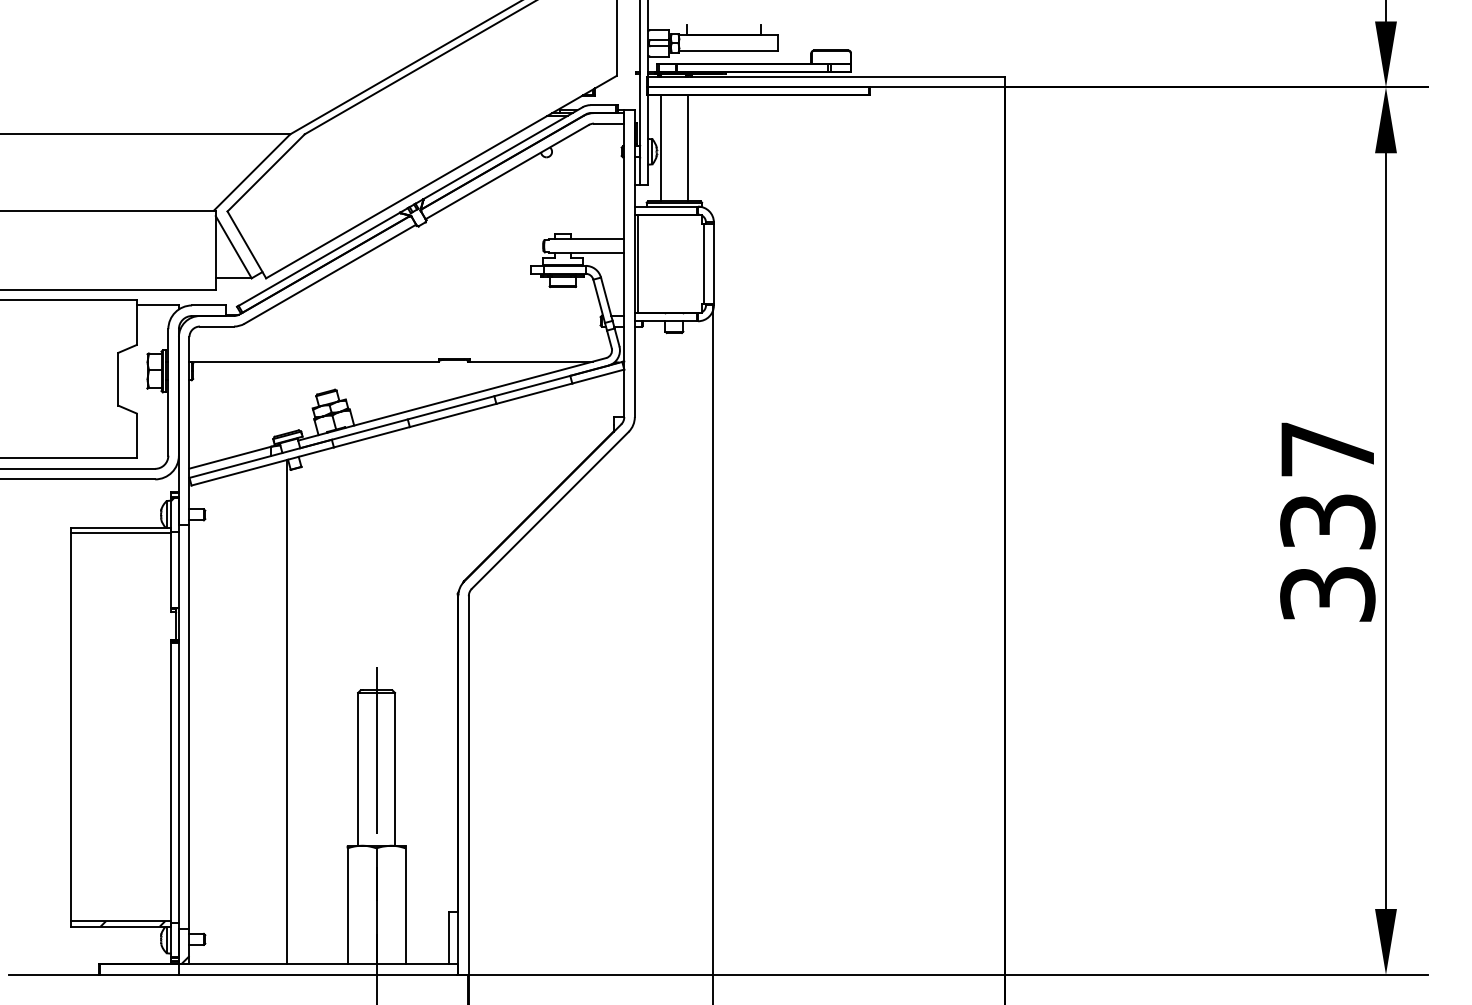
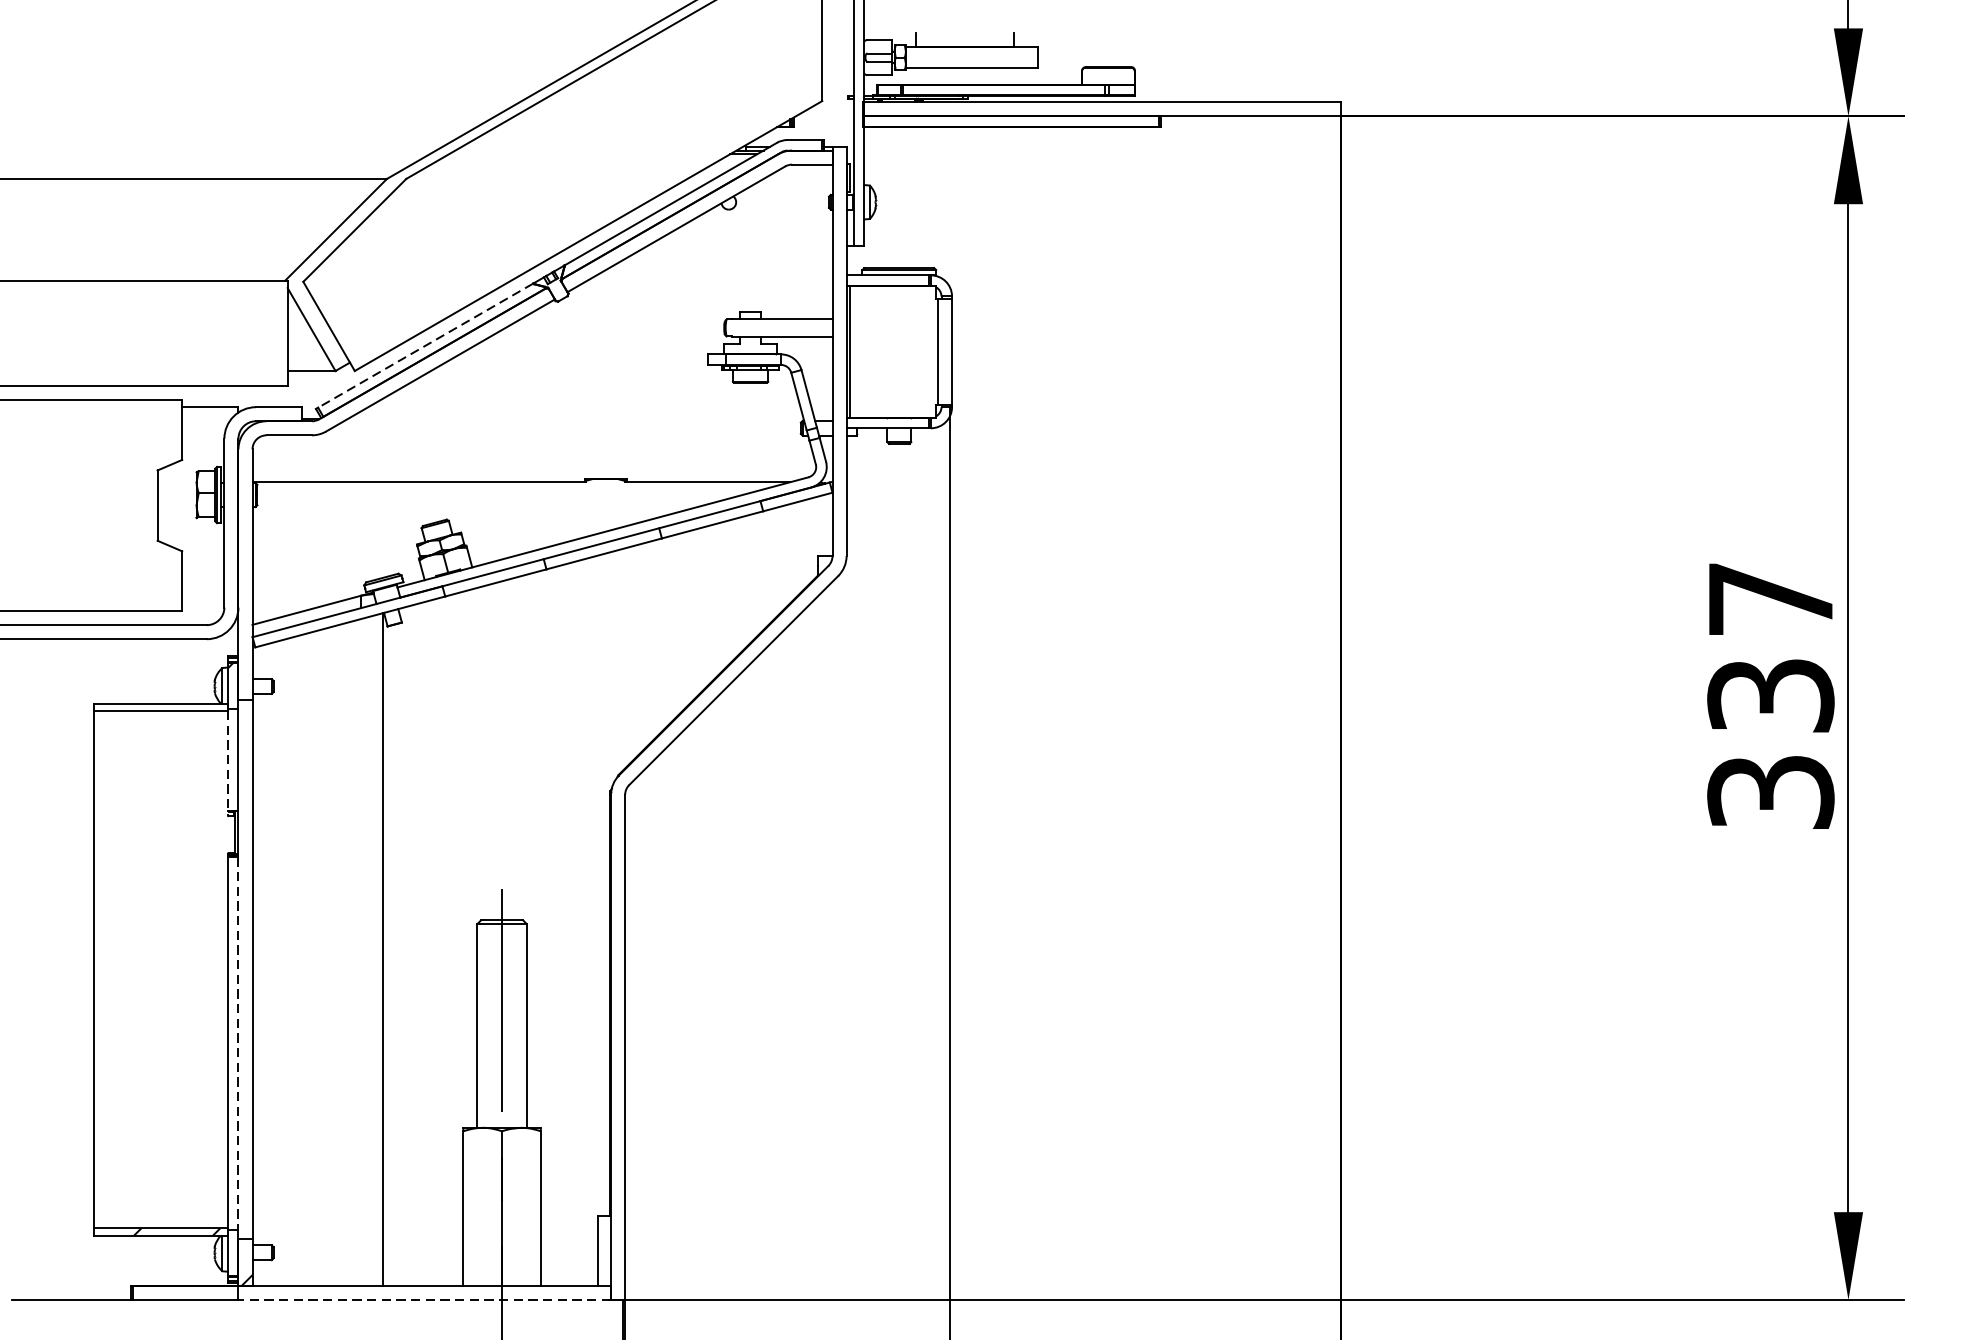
line: (661, 148) -> (882, 197), removed
line: (687, 148) -> (916, 197), removed
line: (318, 259) -> (424, 345), solid -> dashed
line: (171, 572) -> (228, 763), solid -> dashed
line: (178, 782) -> (237, 1043), solid -> dashed
line: (318, 974) -> (424, 1299), solid -> dashed

